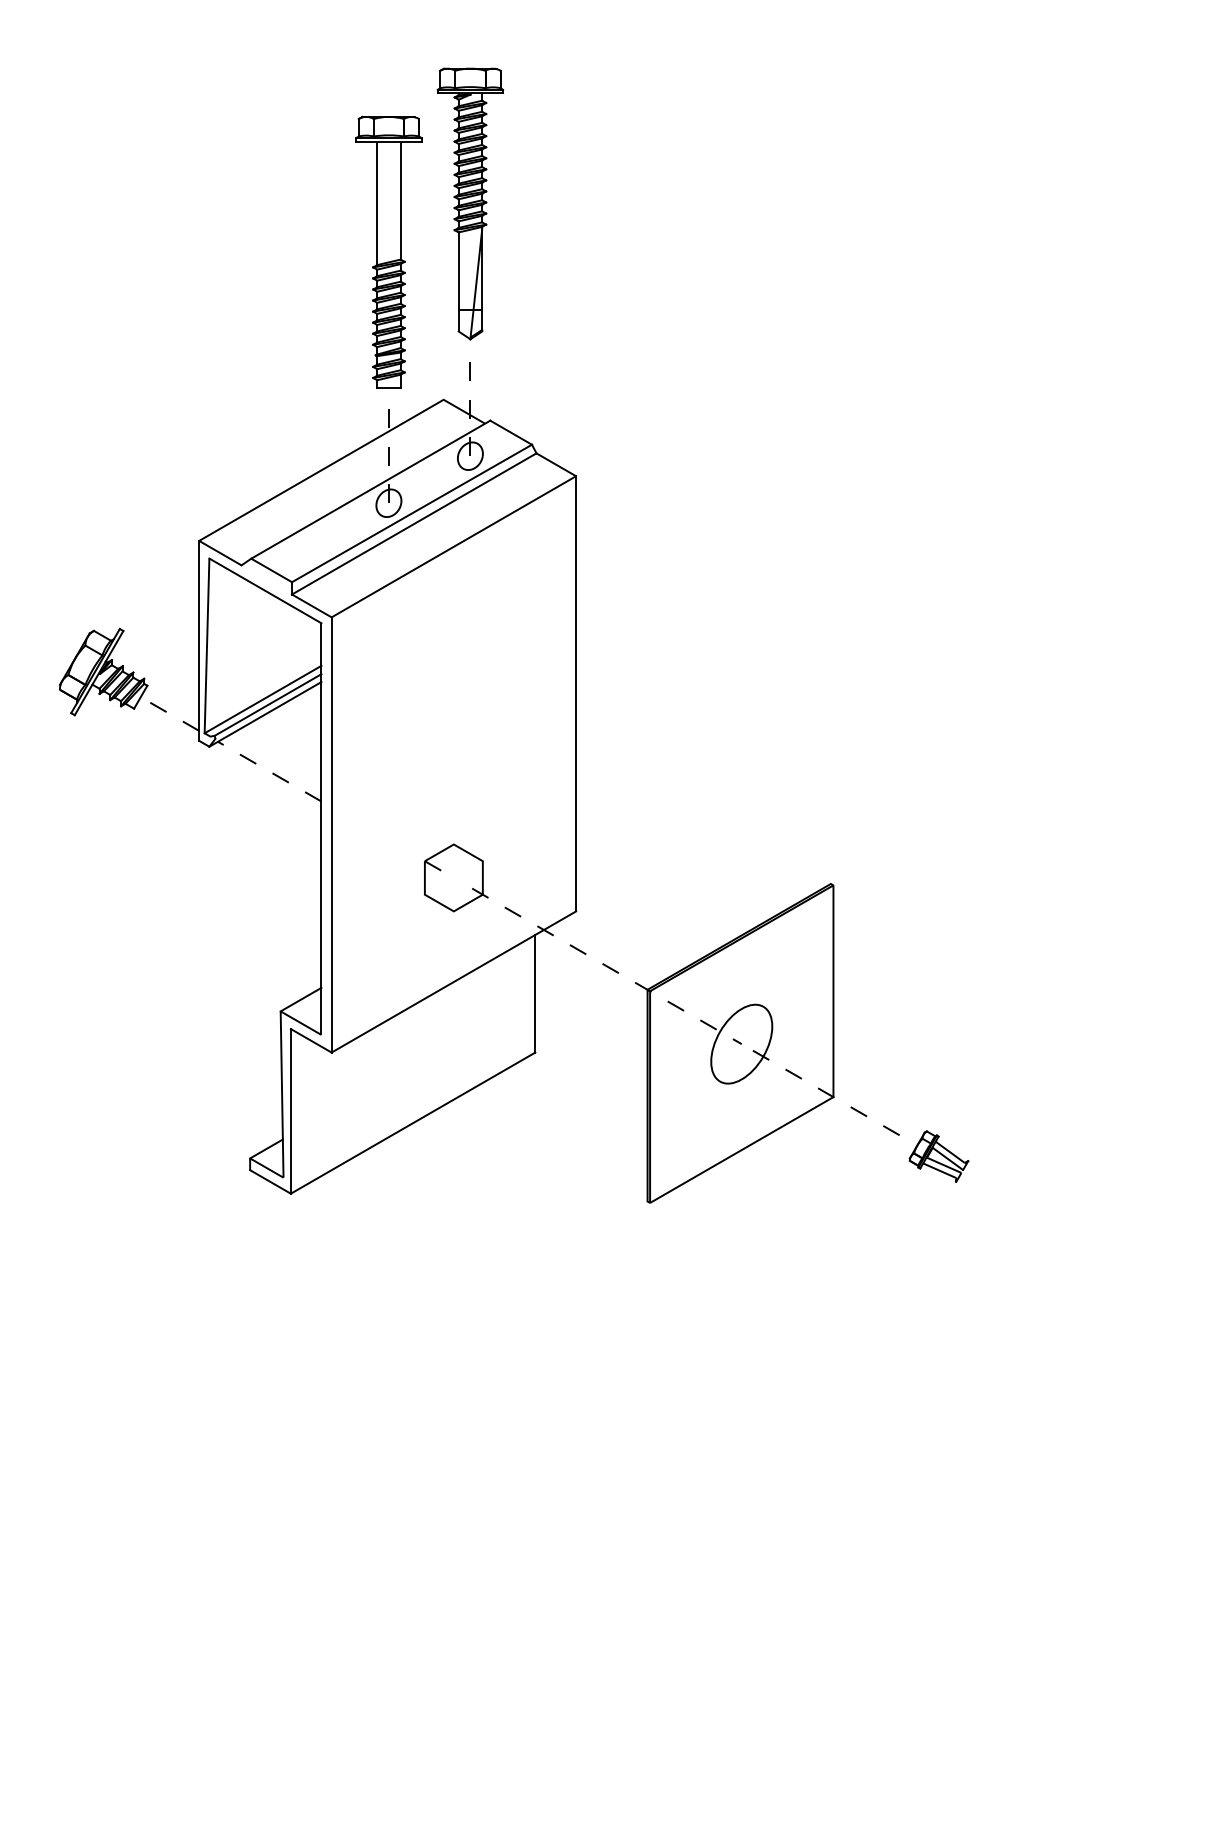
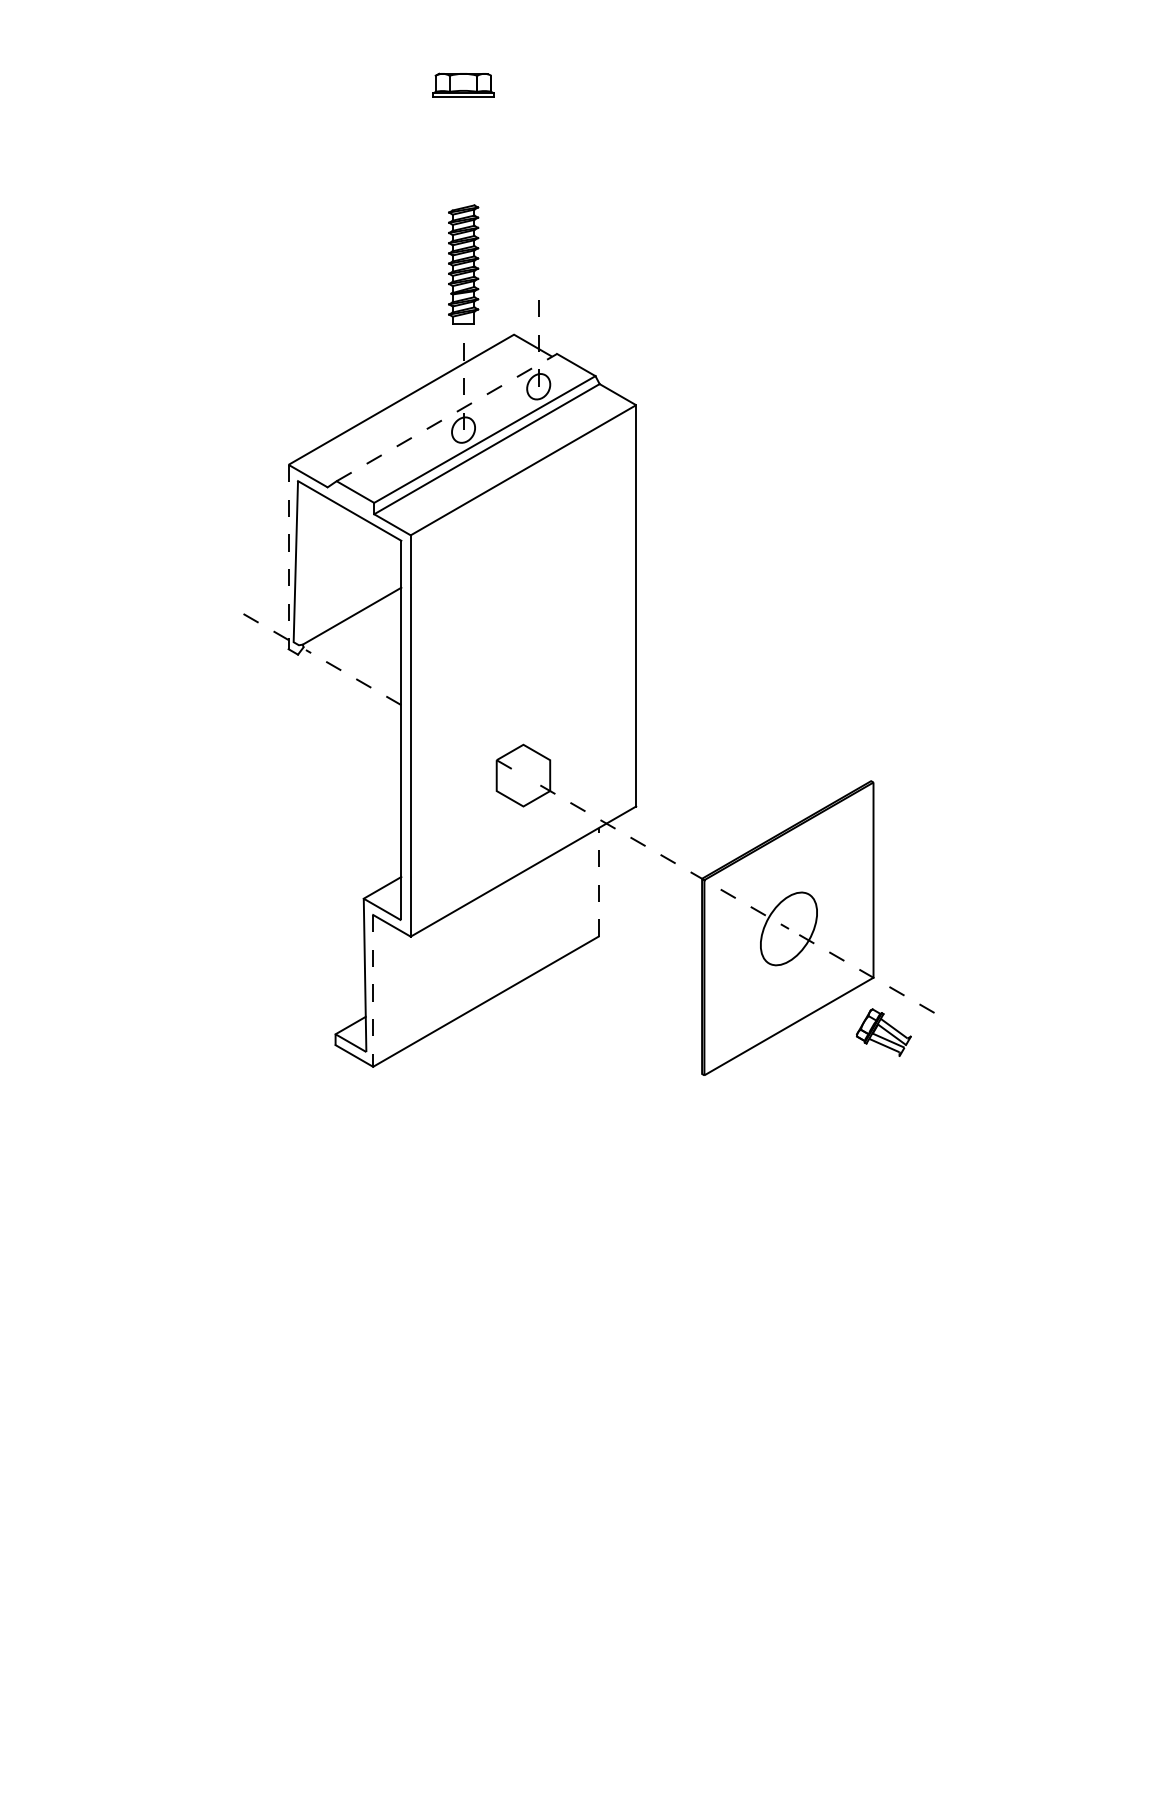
line: (400, 200) -> (474, 150), removed
line: (376, 203) -> (452, 153), removed
part: (470, 203) -> (538, 153), removed
line: (371, 489) -> (447, 417), solid -> dashed
line: (199, 641) -> (288, 557), solid -> dashed
part: (103, 671) -> (200, 585), removed
line: (263, 699) -> (347, 611), removed
line: (265, 714) -> (349, 624), removed
line: (535, 992) -> (598, 881), solid -> dashed
line: (291, 1110) -> (373, 990), solid -> dashed
part: (938, 1156) -> (883, 1032), moved

